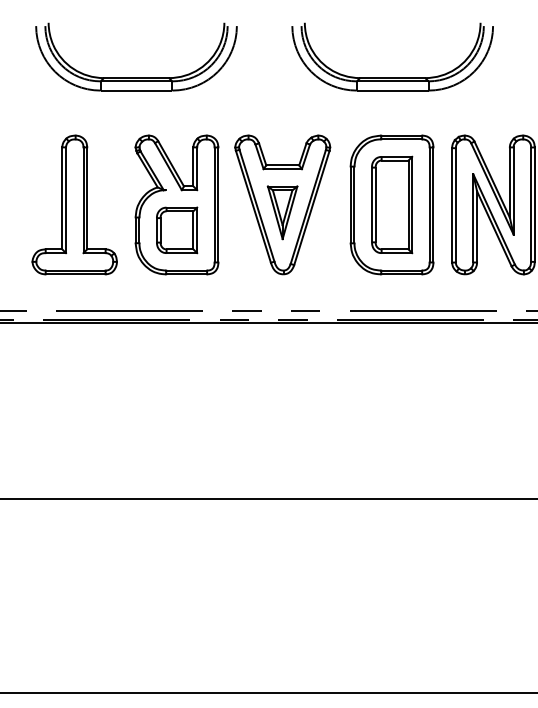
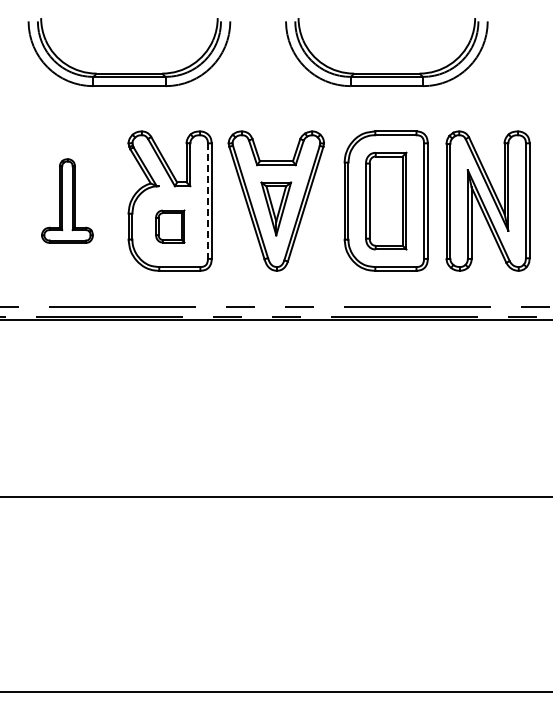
part: (74, 204) -> (67, 200), size x0.6
line: (214, 205) -> (207, 201), solid -> dashed
part: (177, 230) -> (170, 226), size x0.7

